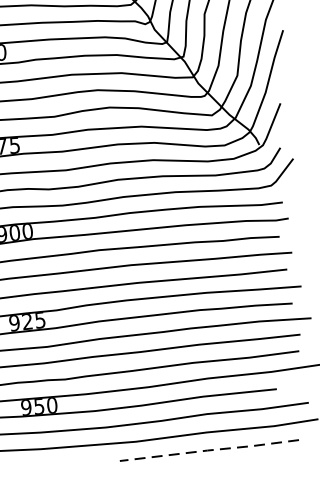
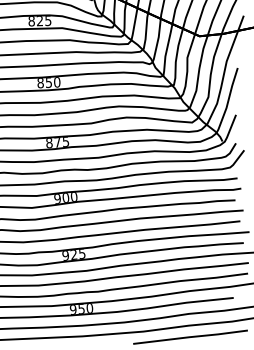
line: (209, 450) -> (190, 337), dashed -> solid

